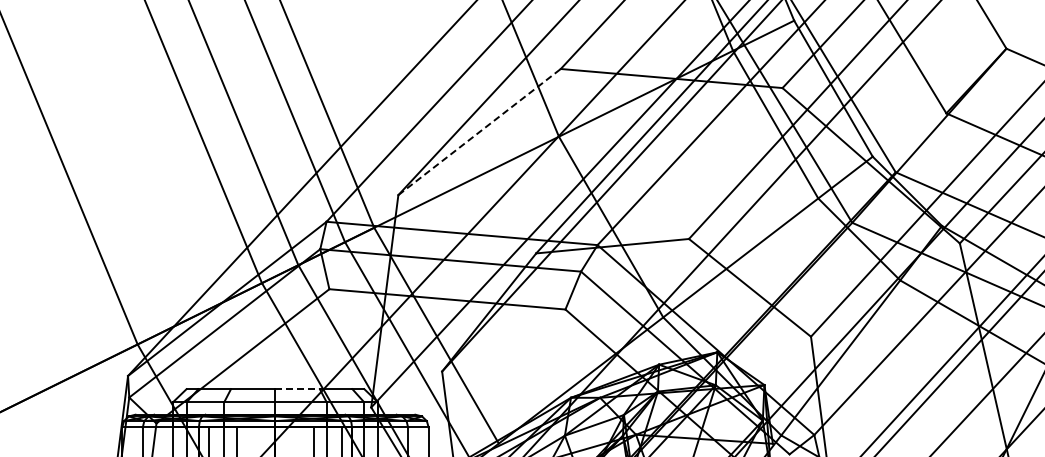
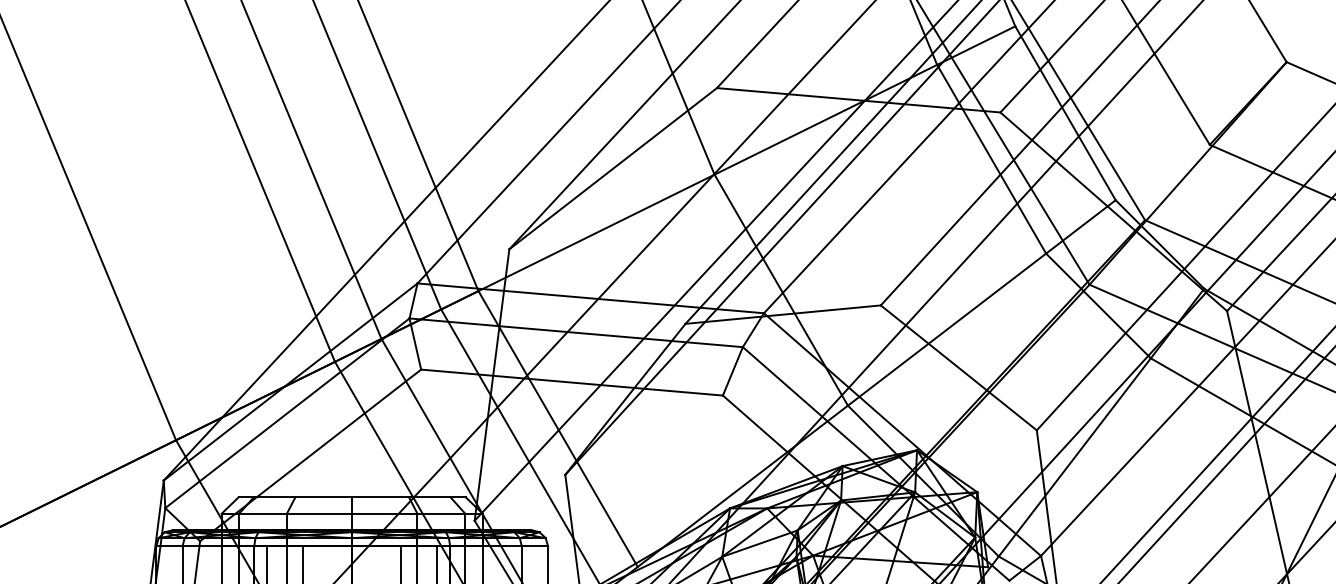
line: (479, 132) -> (613, 169), dashed -> solid
line: (298, 389) -> (381, 497), dashed -> solid

